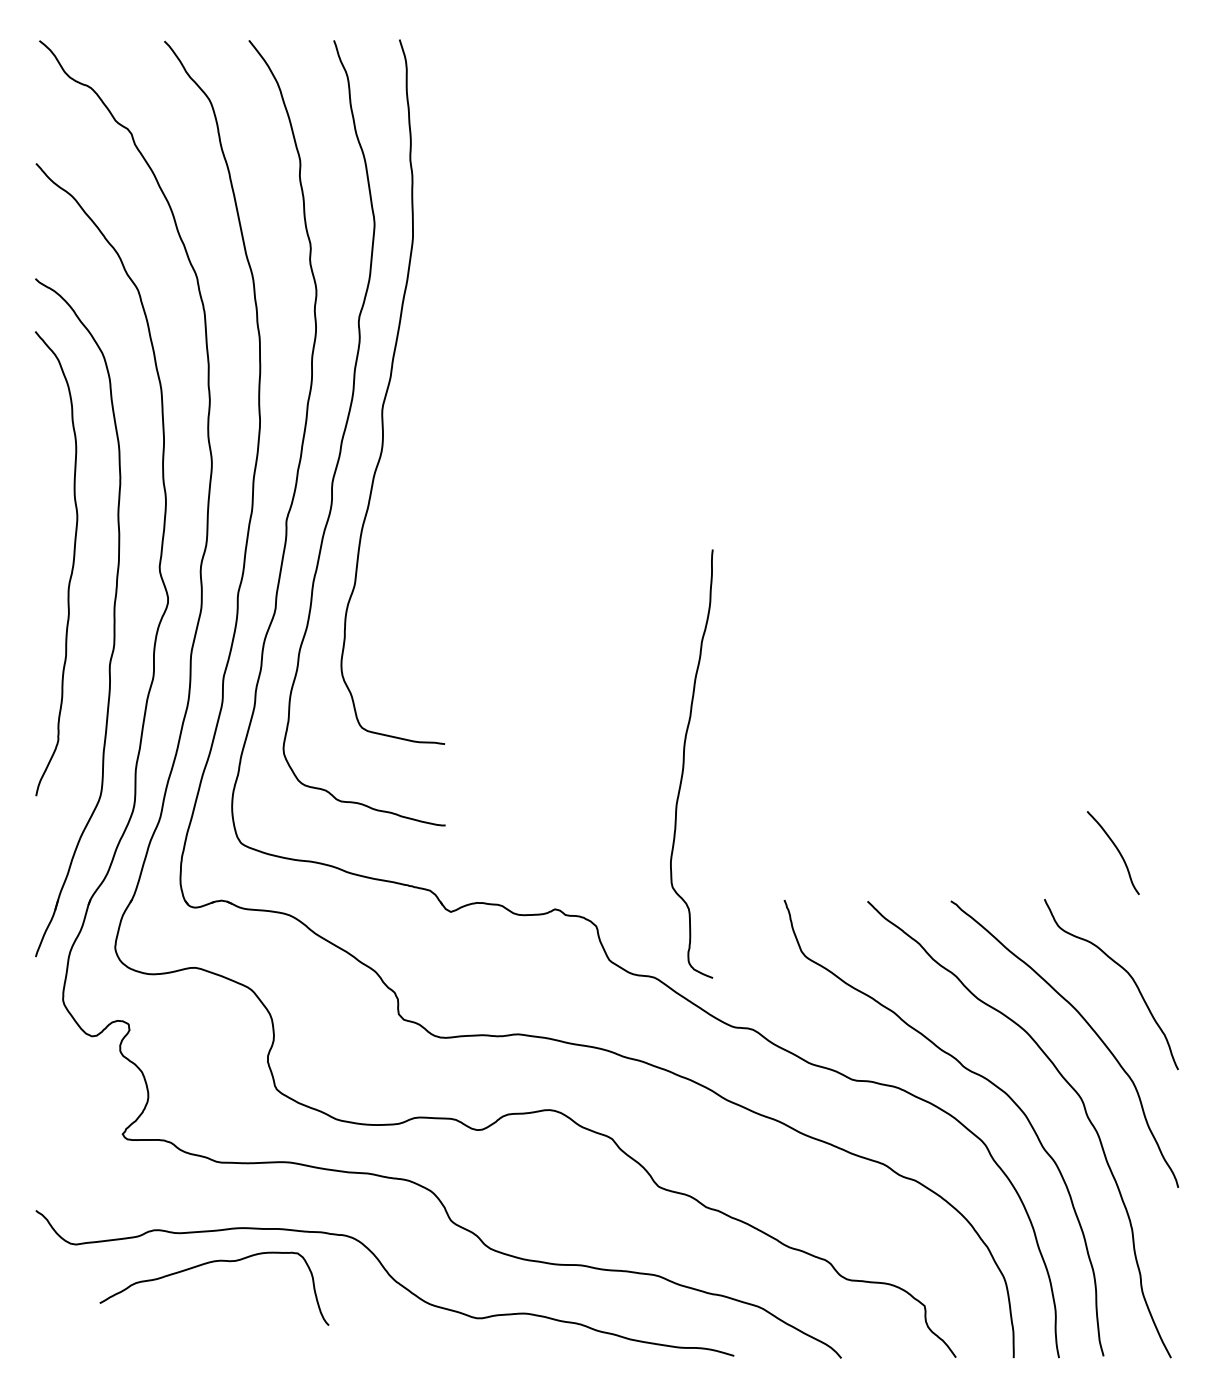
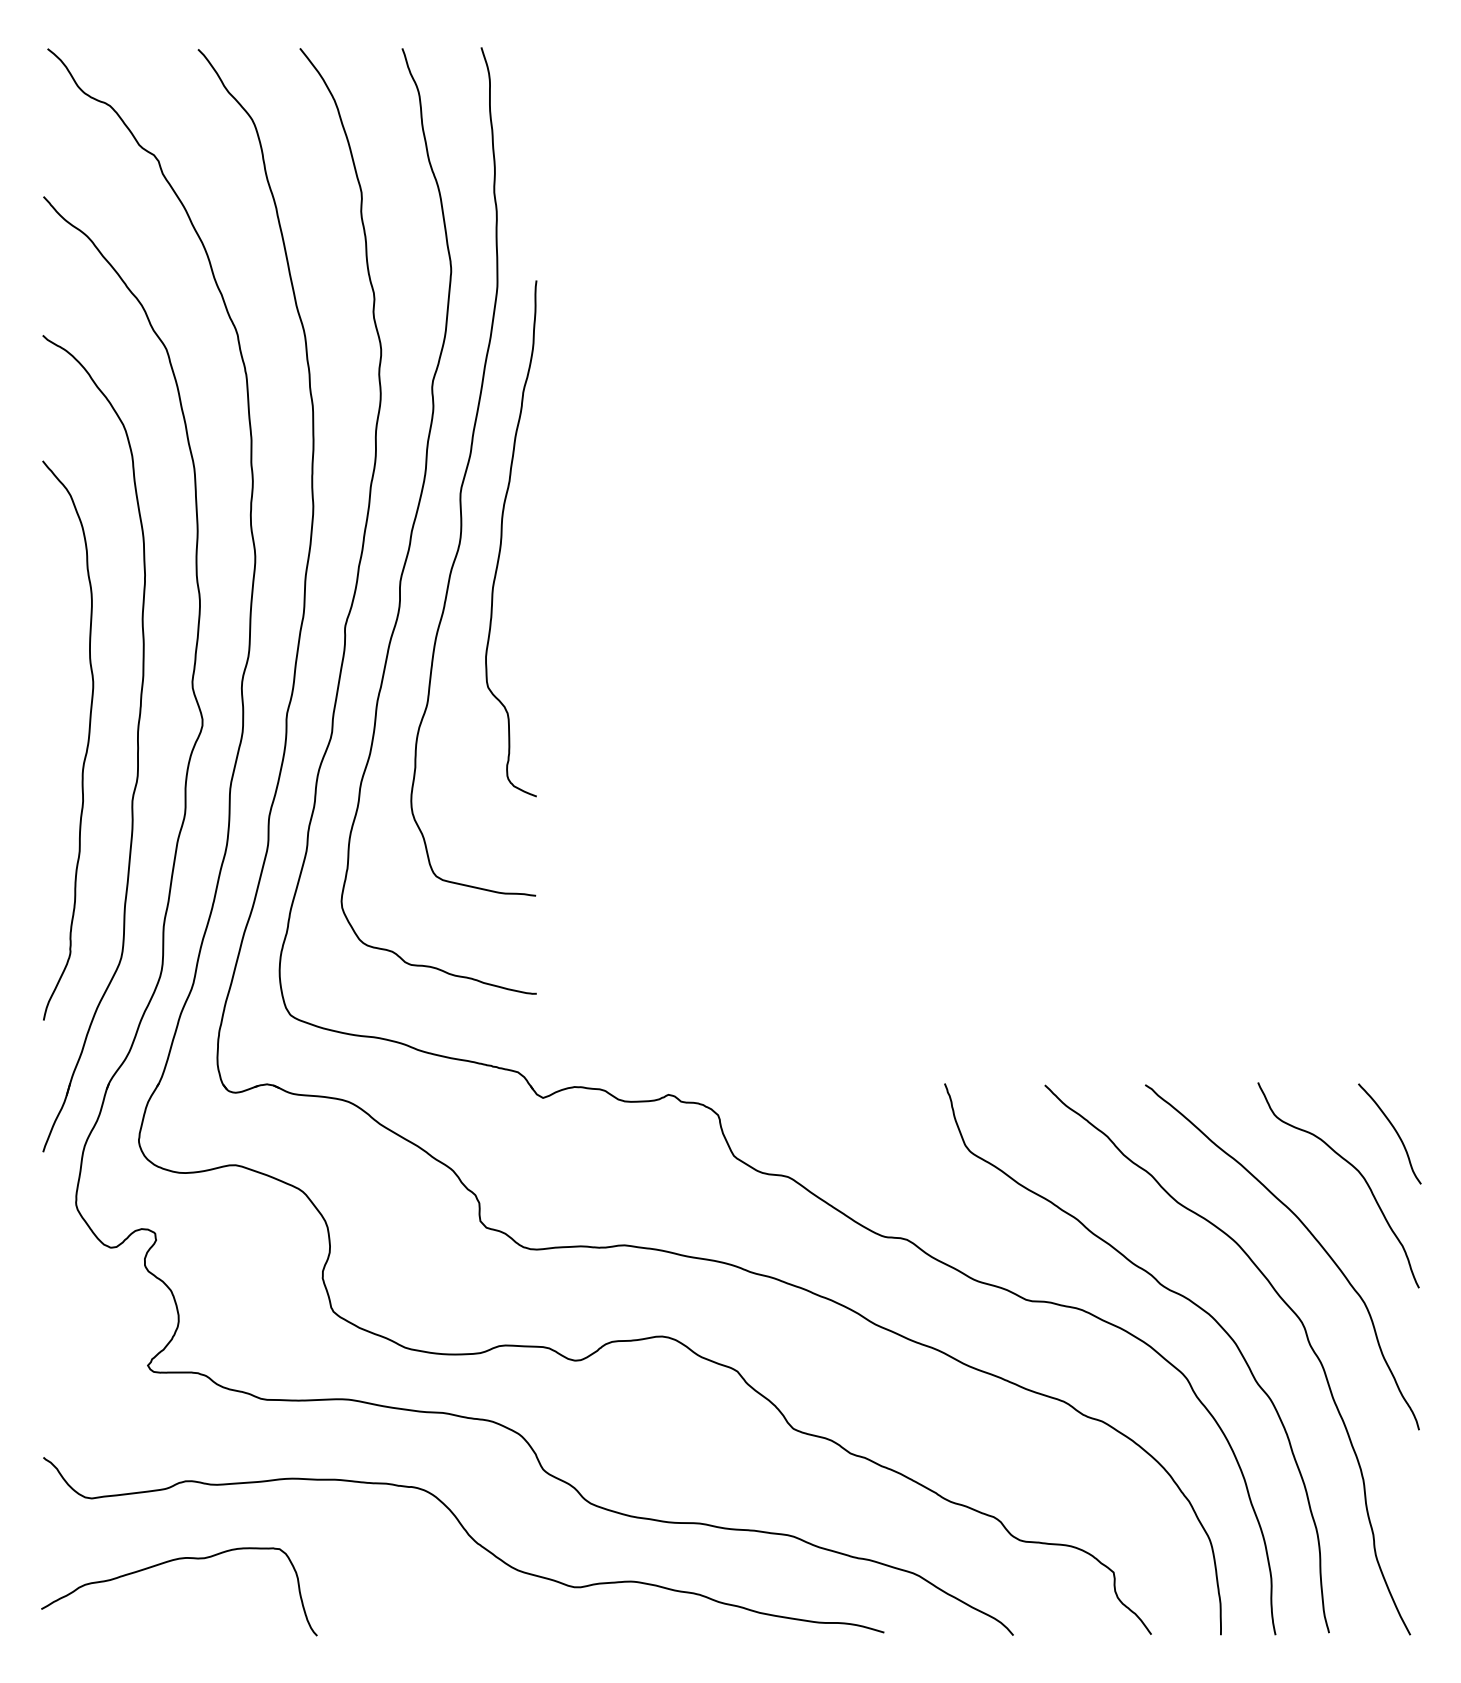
curve: (71, 568) -> (86, 746), moved
curve: (684, 763) -> (502, 538), moved
curve: (1116, 849) -> (1393, 1129), moved
curve: (206, 1264) -> (169, 1562), moved

